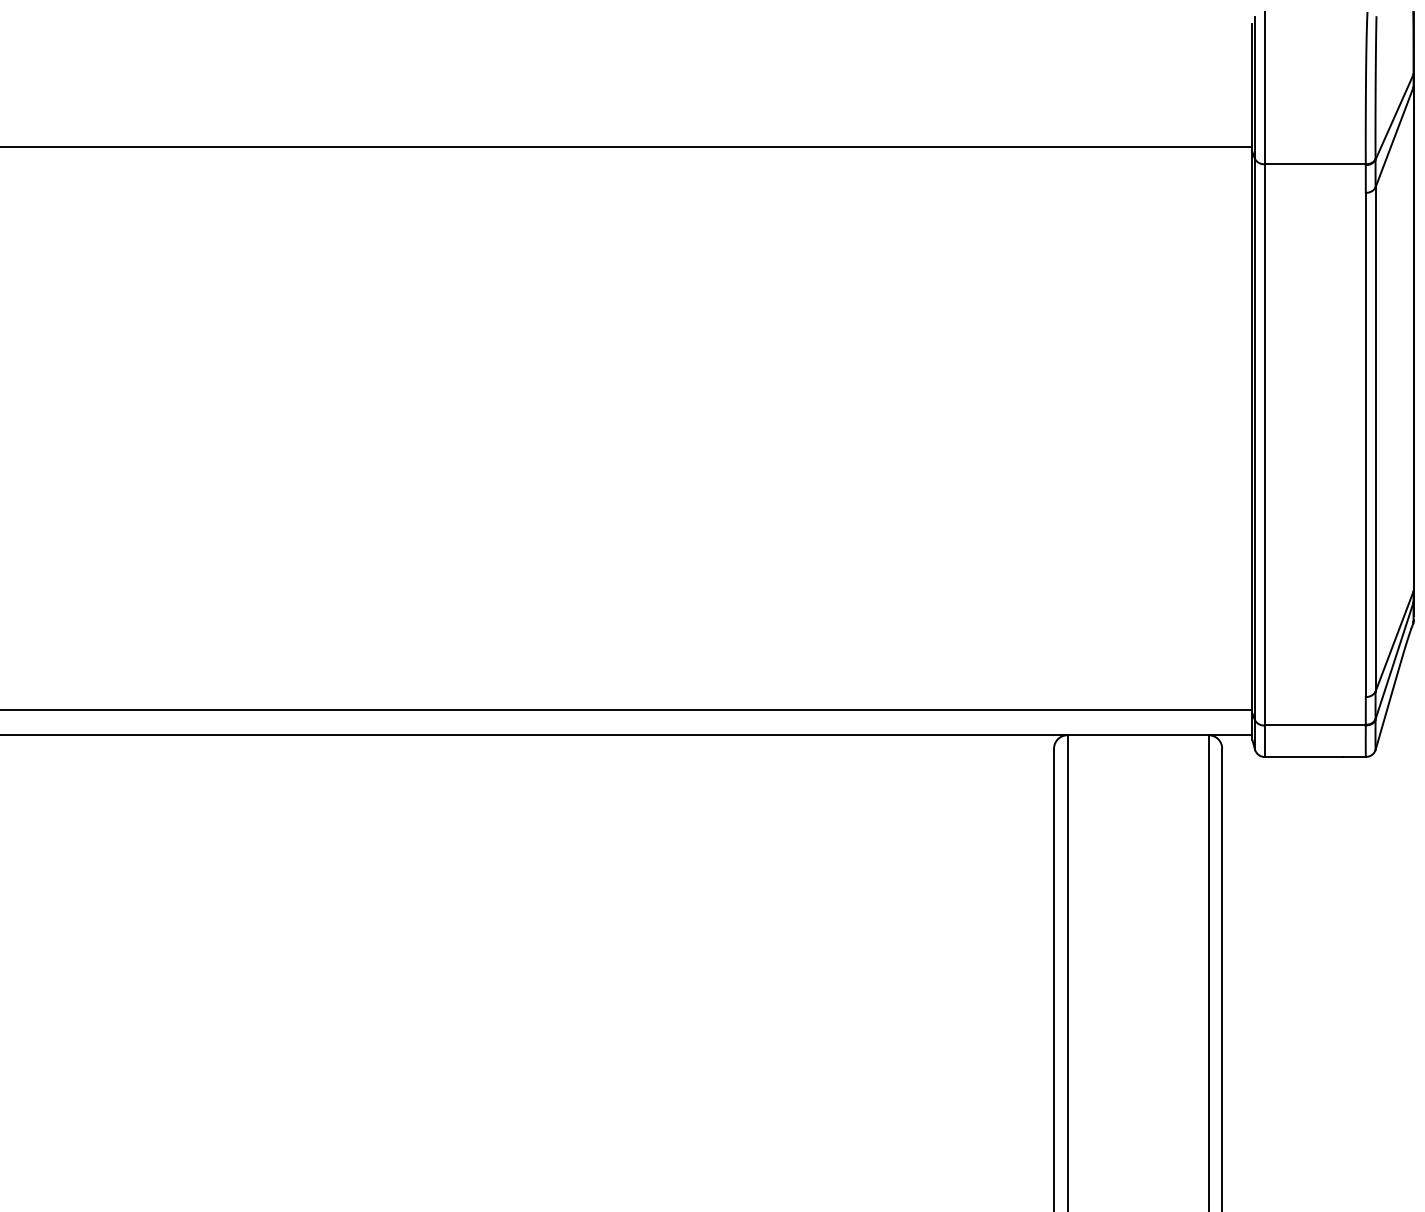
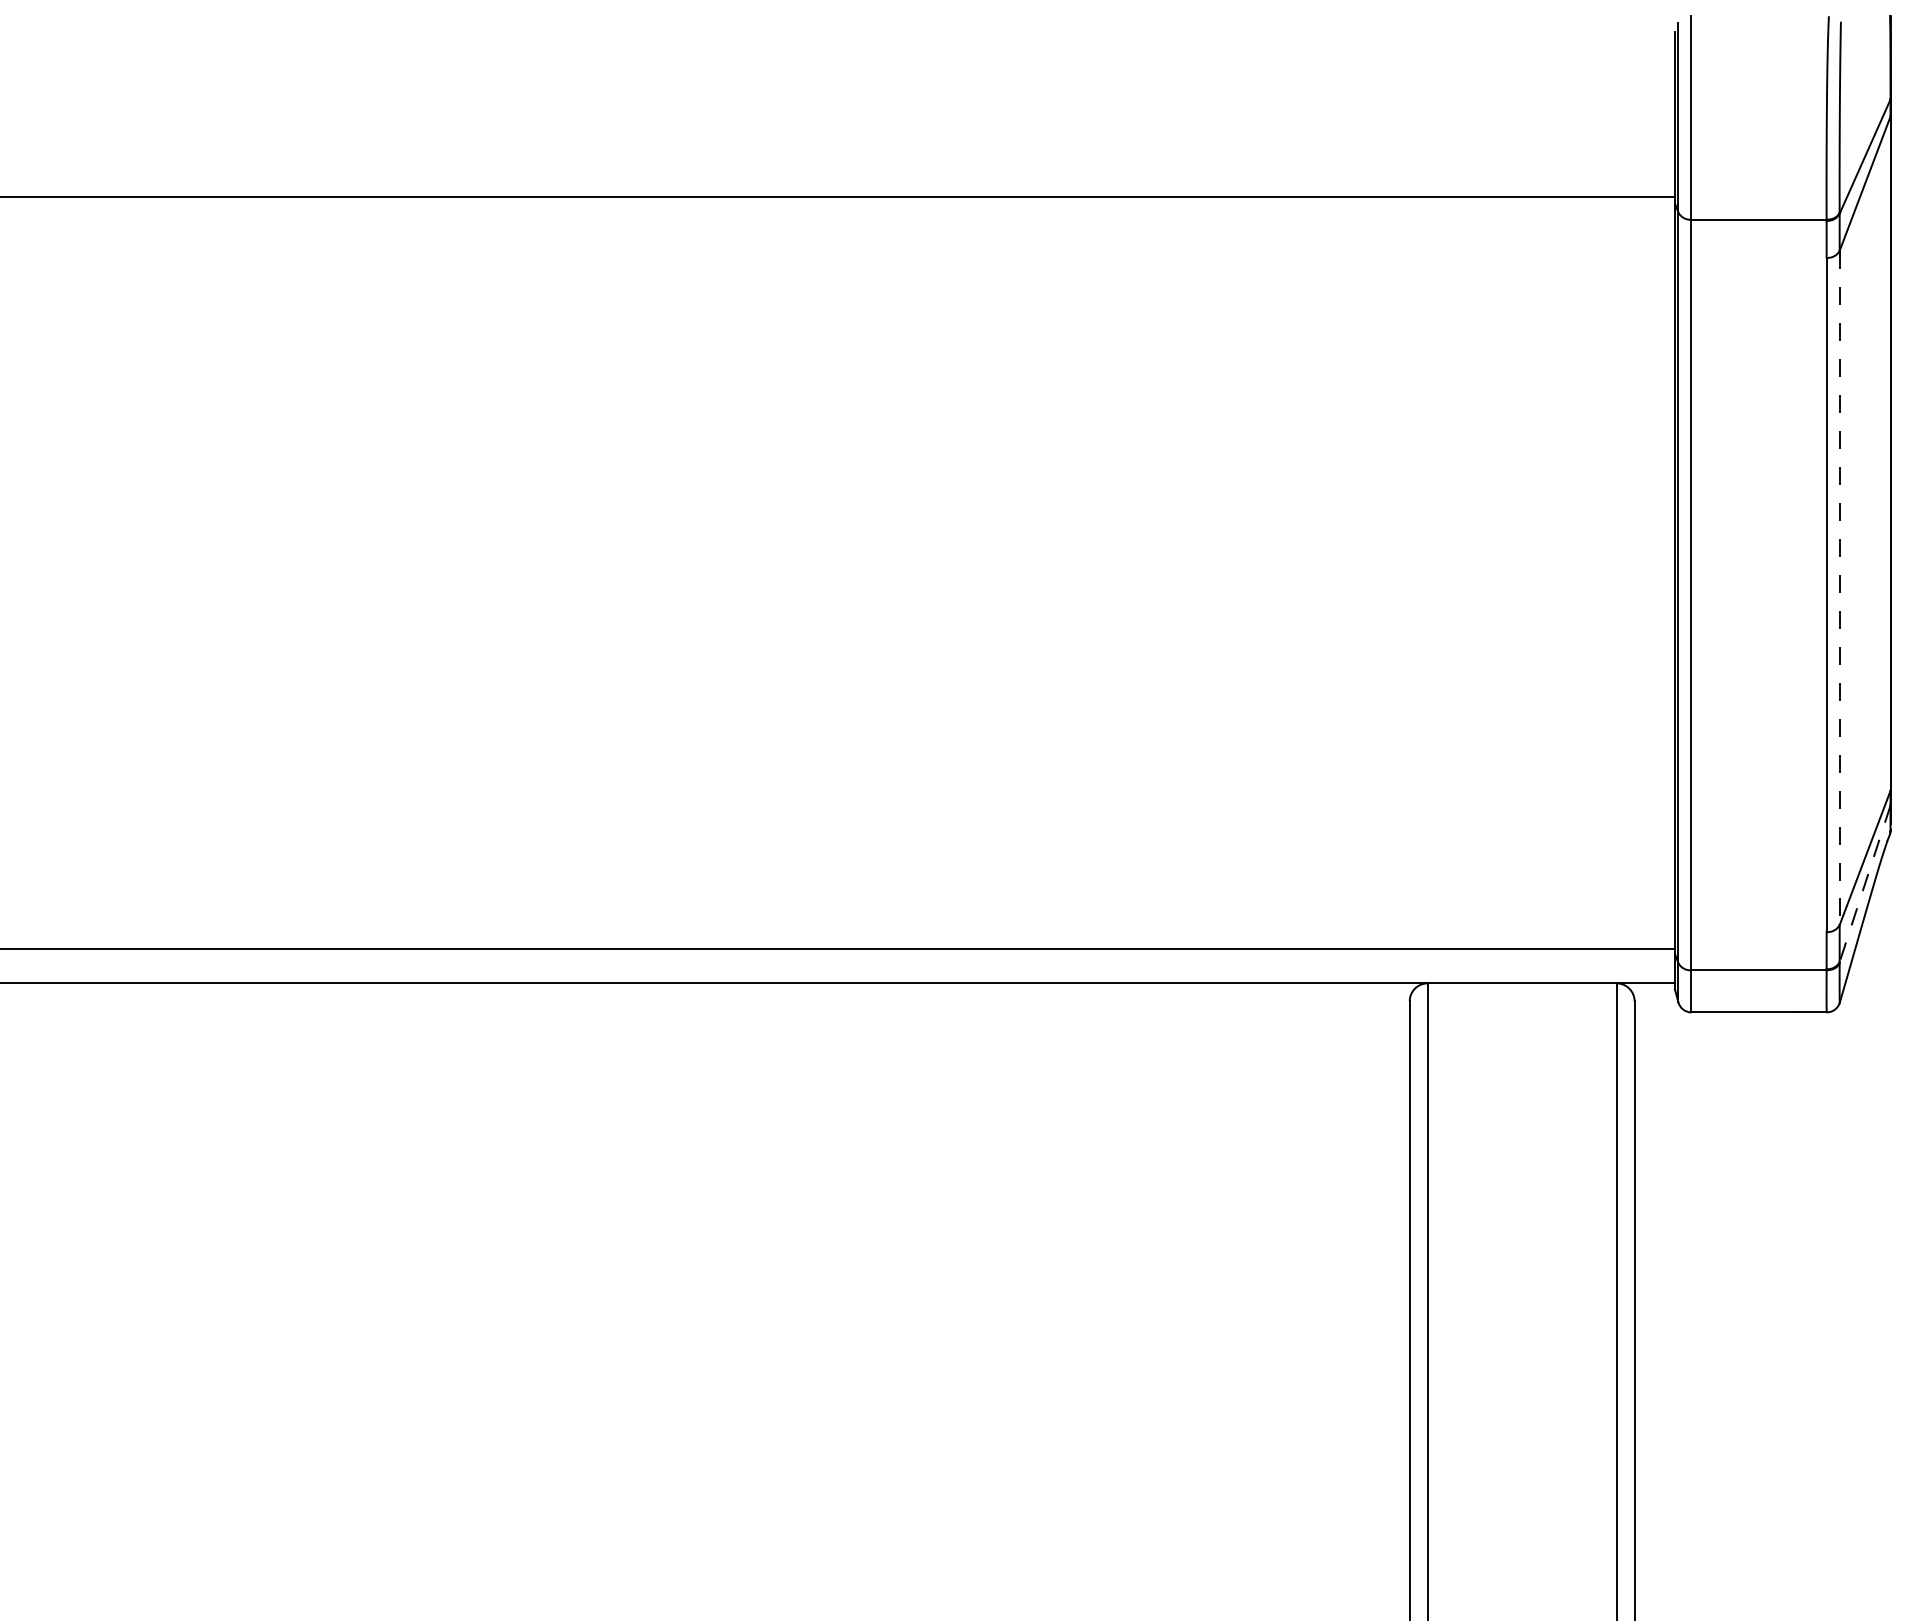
line: (1375, 439) -> (1839, 588), solid -> dashed
line: (1394, 661) -> (1864, 884), solid -> dashed

